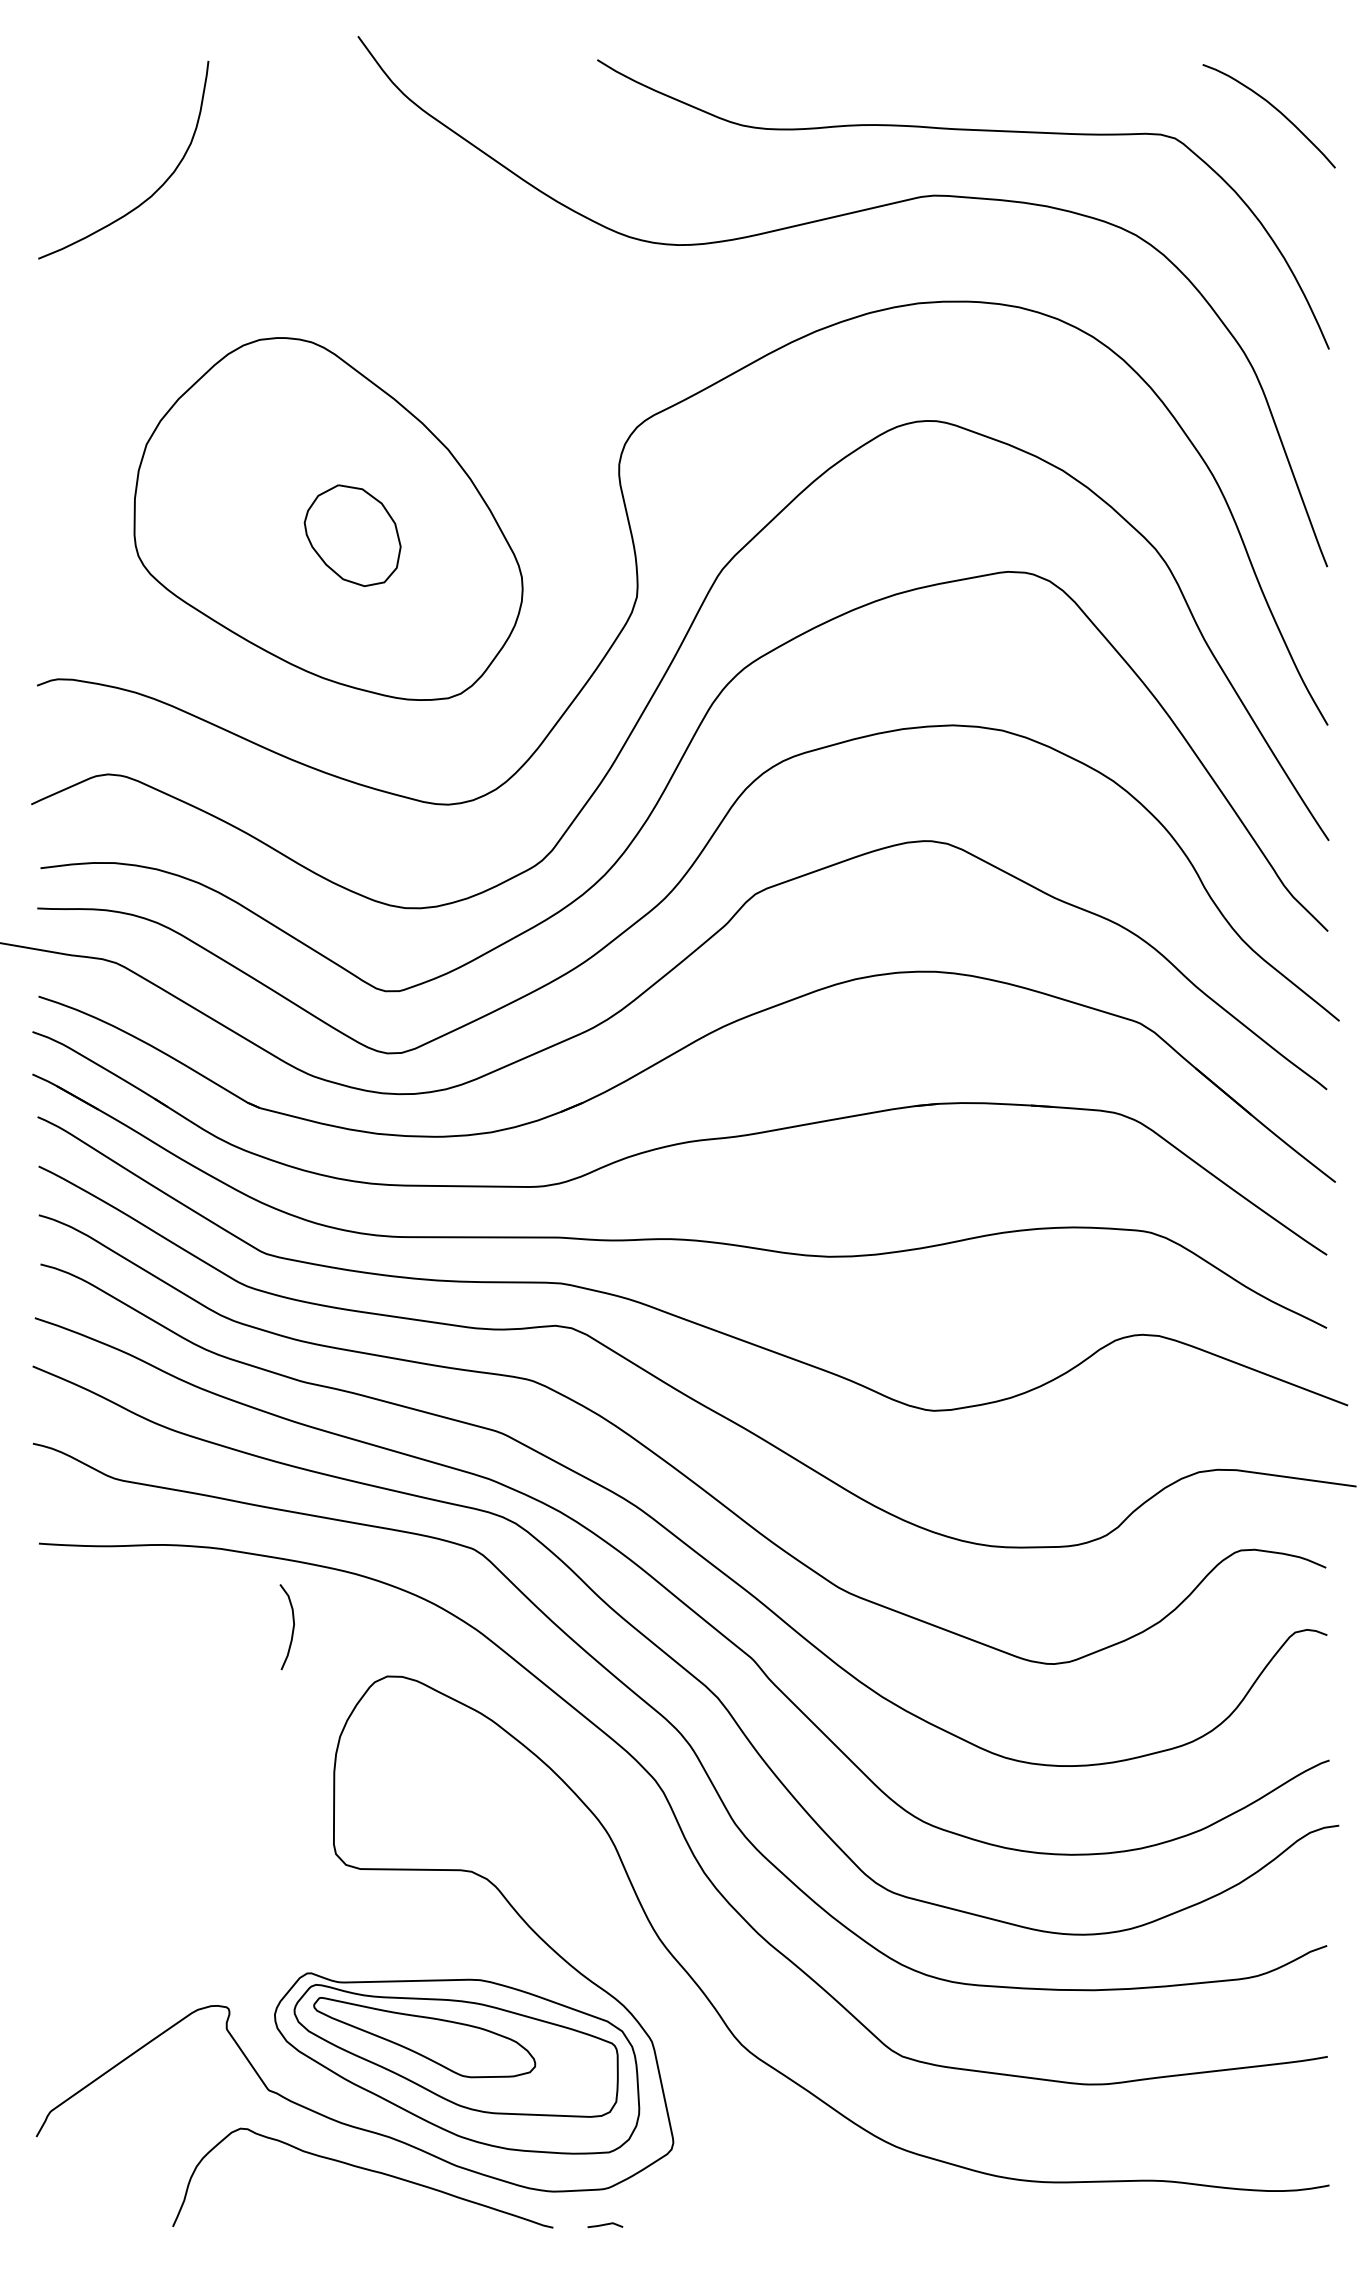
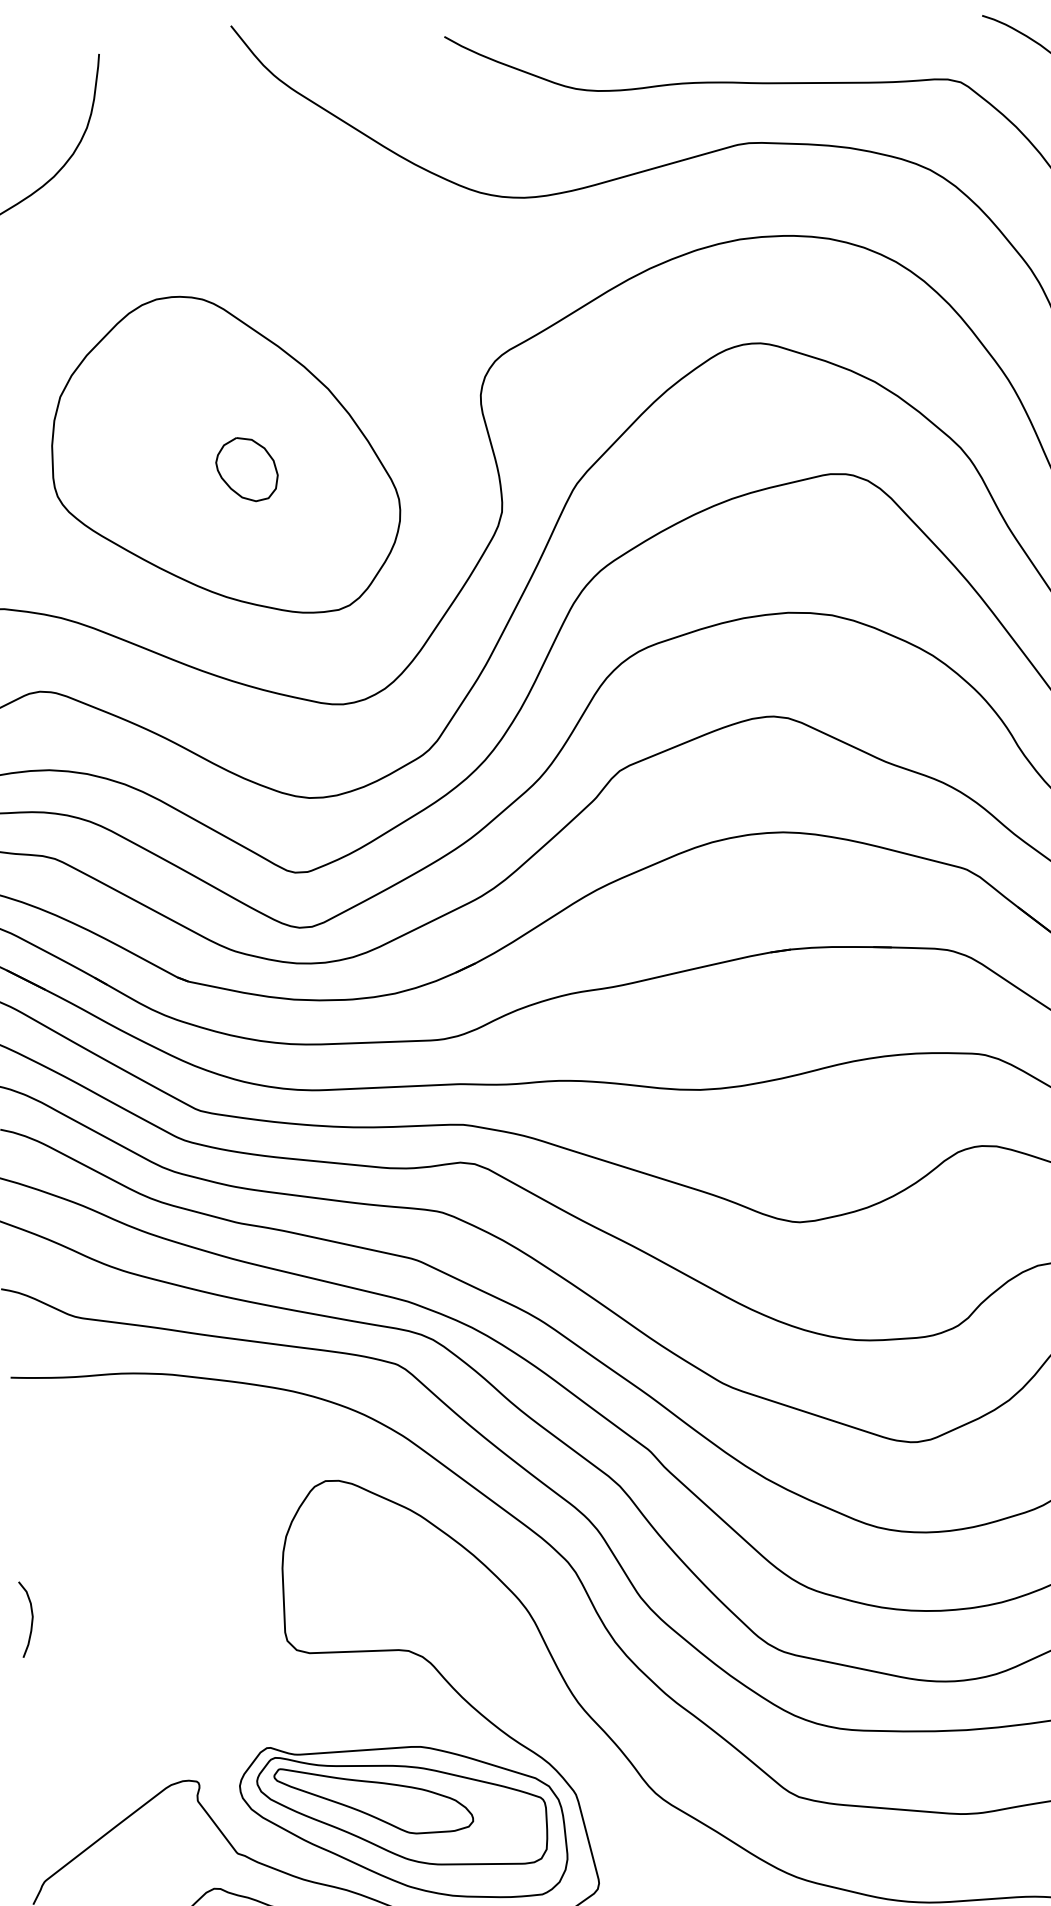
part: (352, 535) -> (246, 469), size x0.71
curve: (292, 1627) -> (31, 1619), moved

